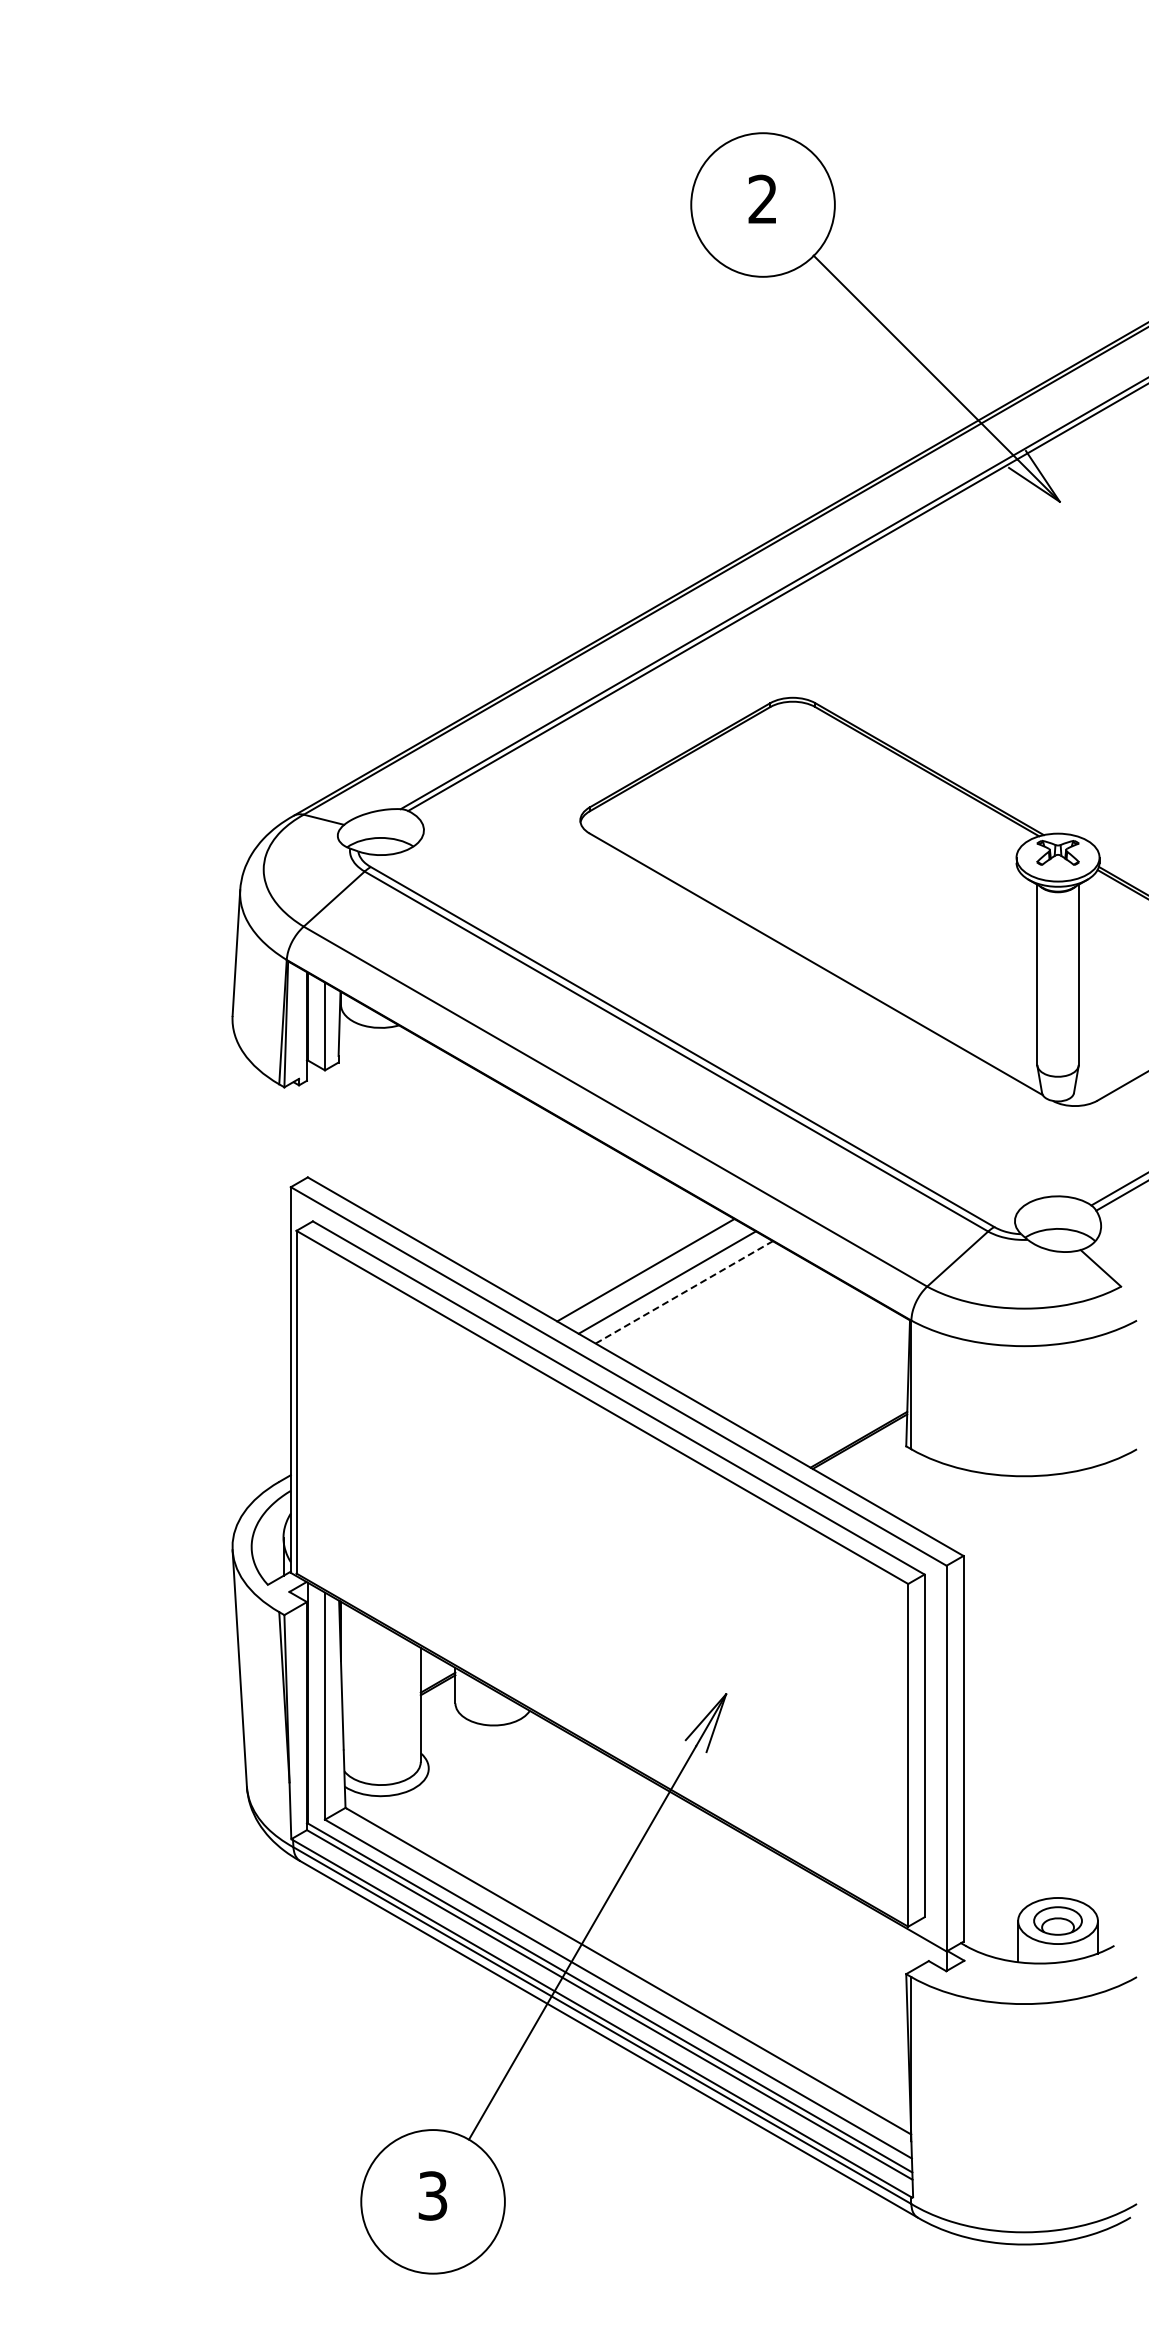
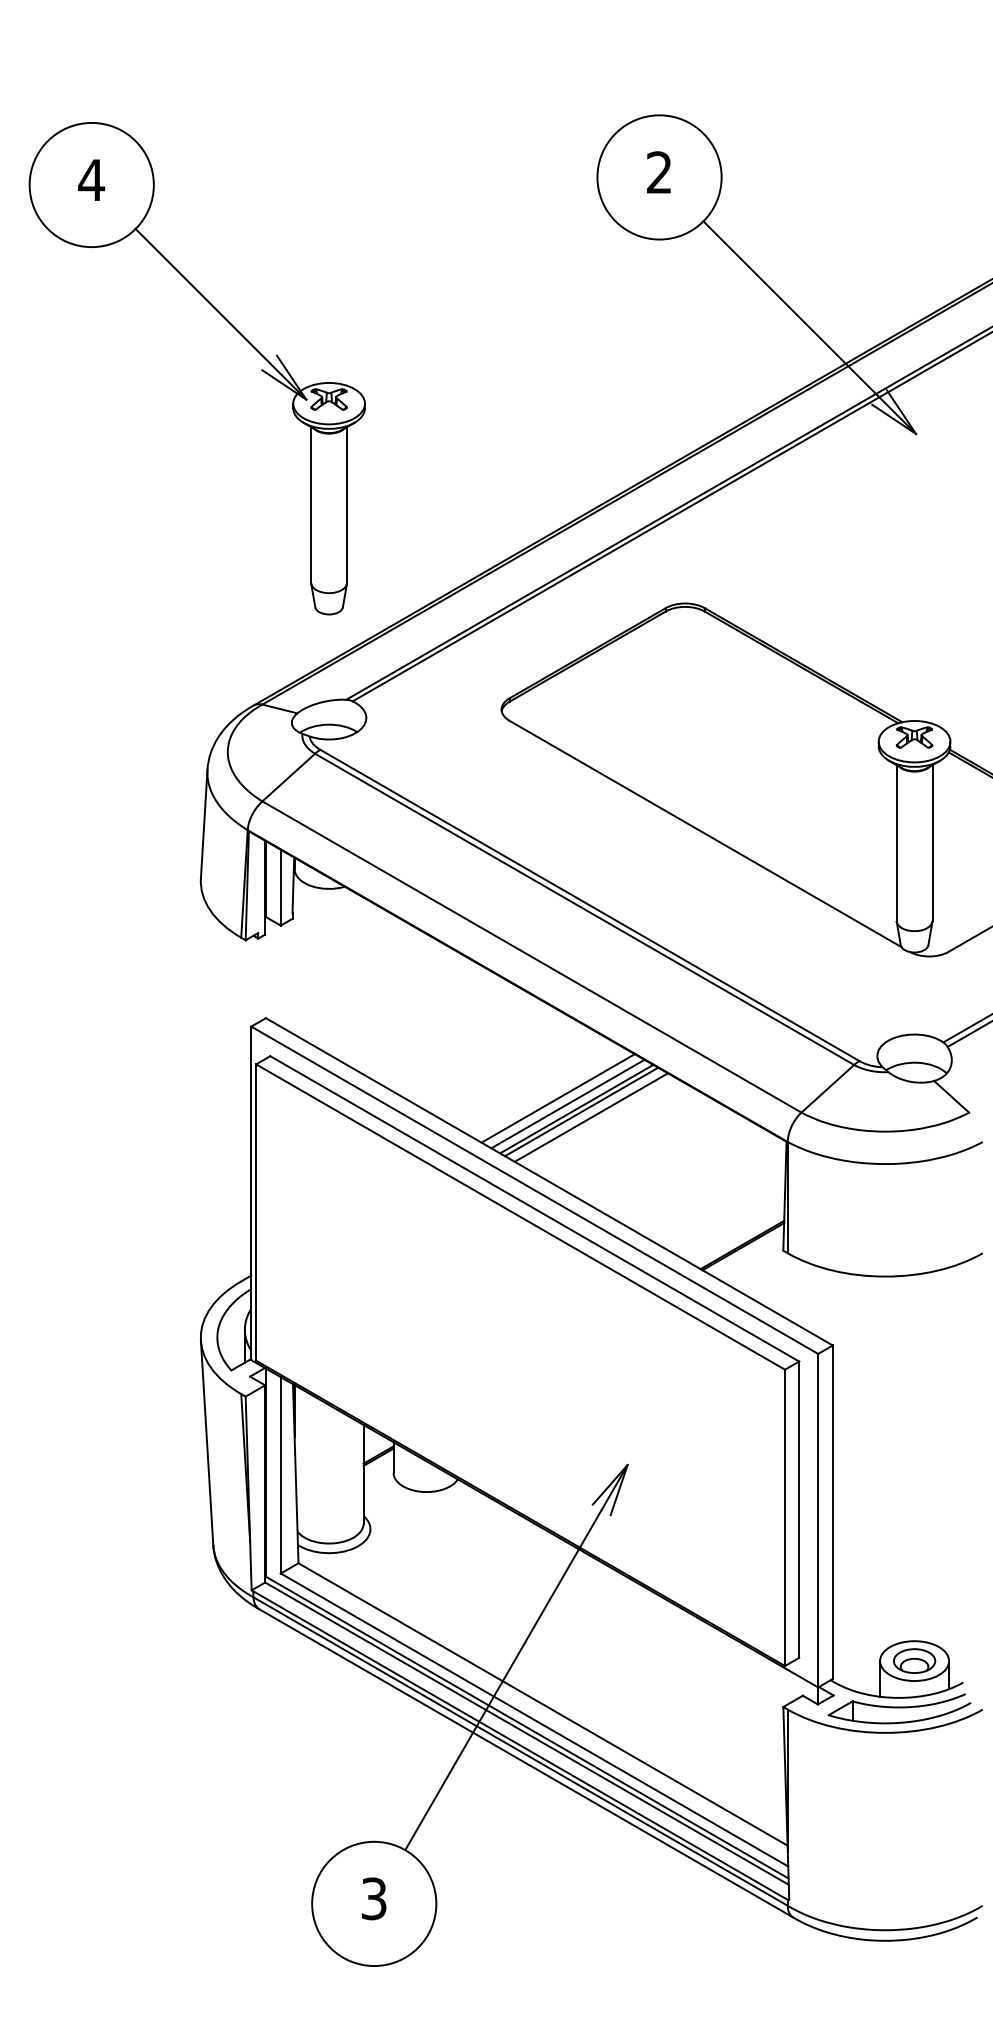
part: (272, 381) -> (235, 330), added
line: (656, 1276) -> (567, 1103), added
line: (672, 1285) -> (581, 1111), added
line: (684, 1292) -> (591, 1117), dashed -> solid
part: (1040, 1975) -> (899, 1708), added

